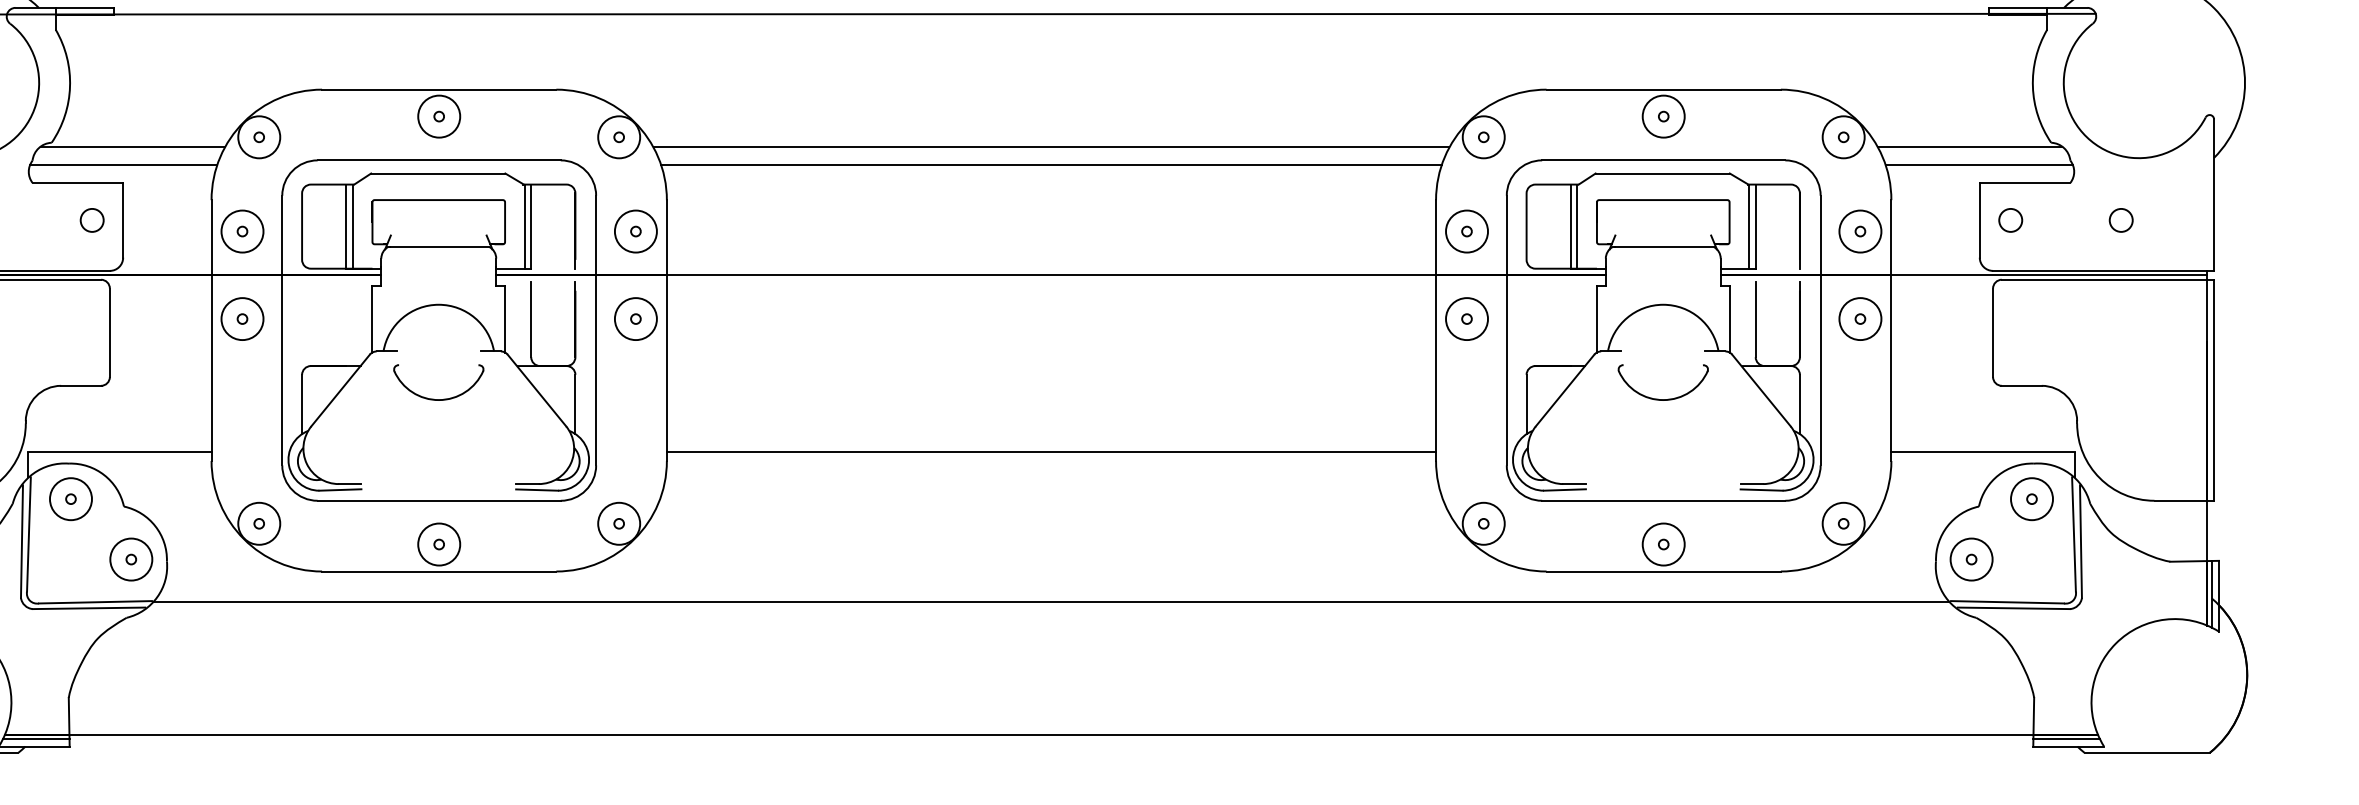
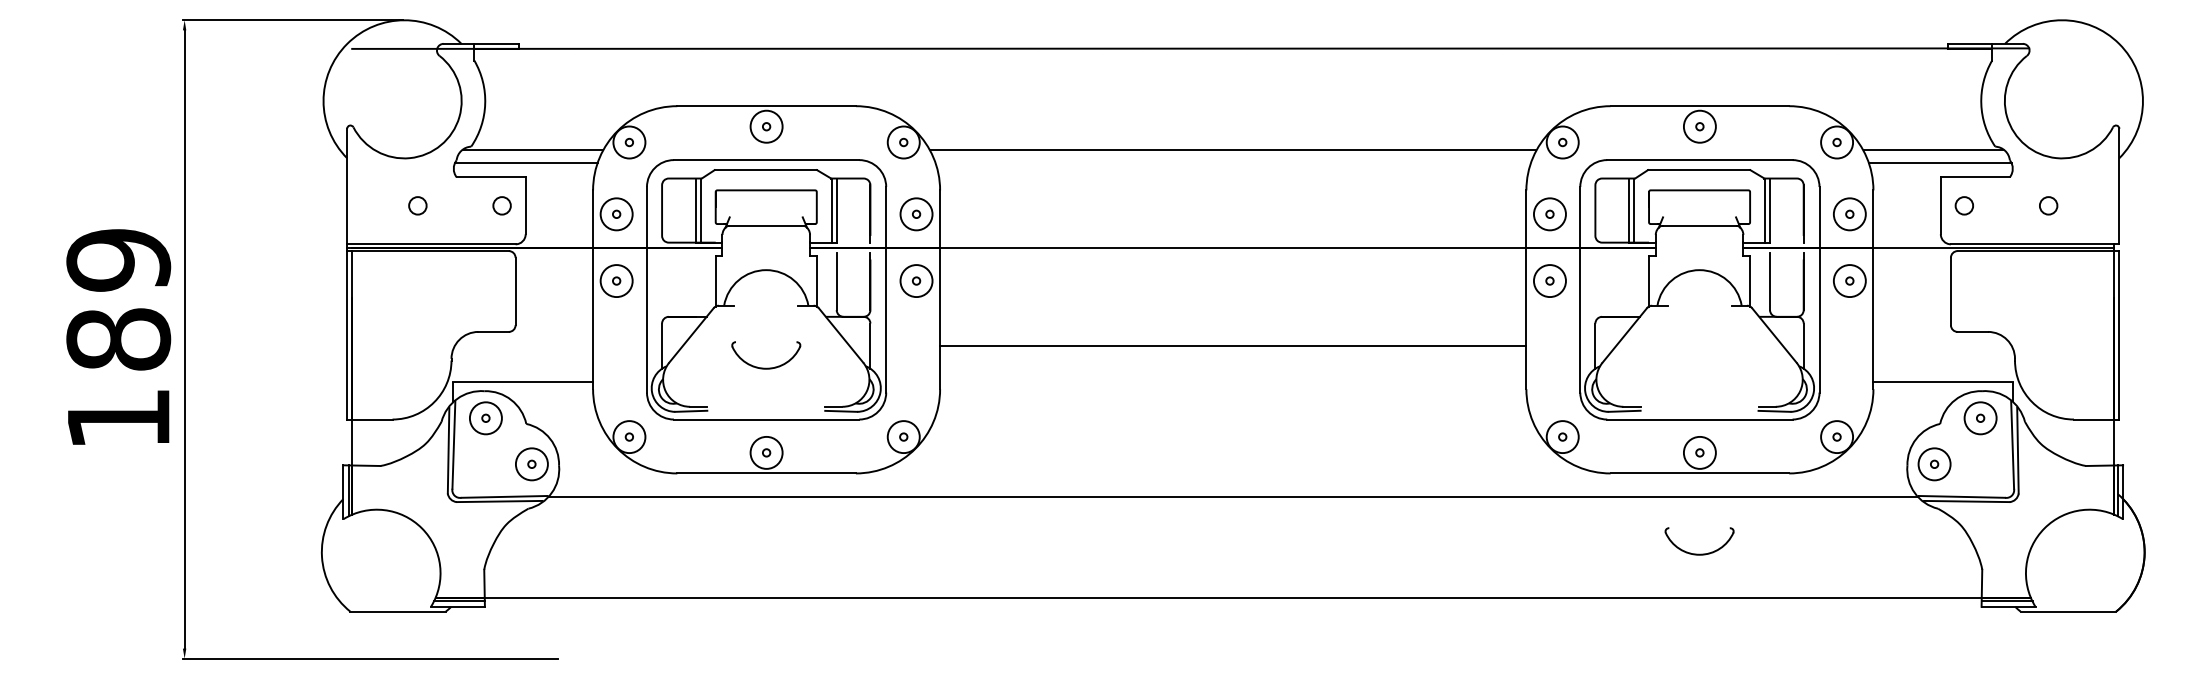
line: (1050, 164) -> (1232, 163), removed
part: (439, 398) -> (766, 367), moved
part: (1663, 398) -> (1699, 553), moved
line: (1051, 452) -> (1233, 346), moved

